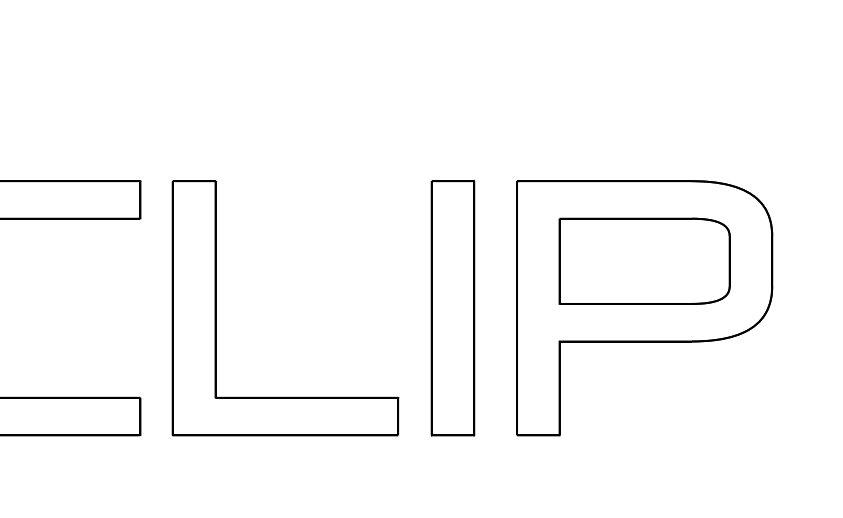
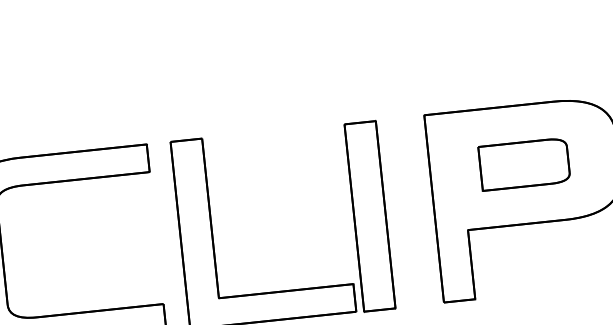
part: (644, 260) -> (524, 163), size x0.7
part: (452, 308) -> (369, 216), moved

